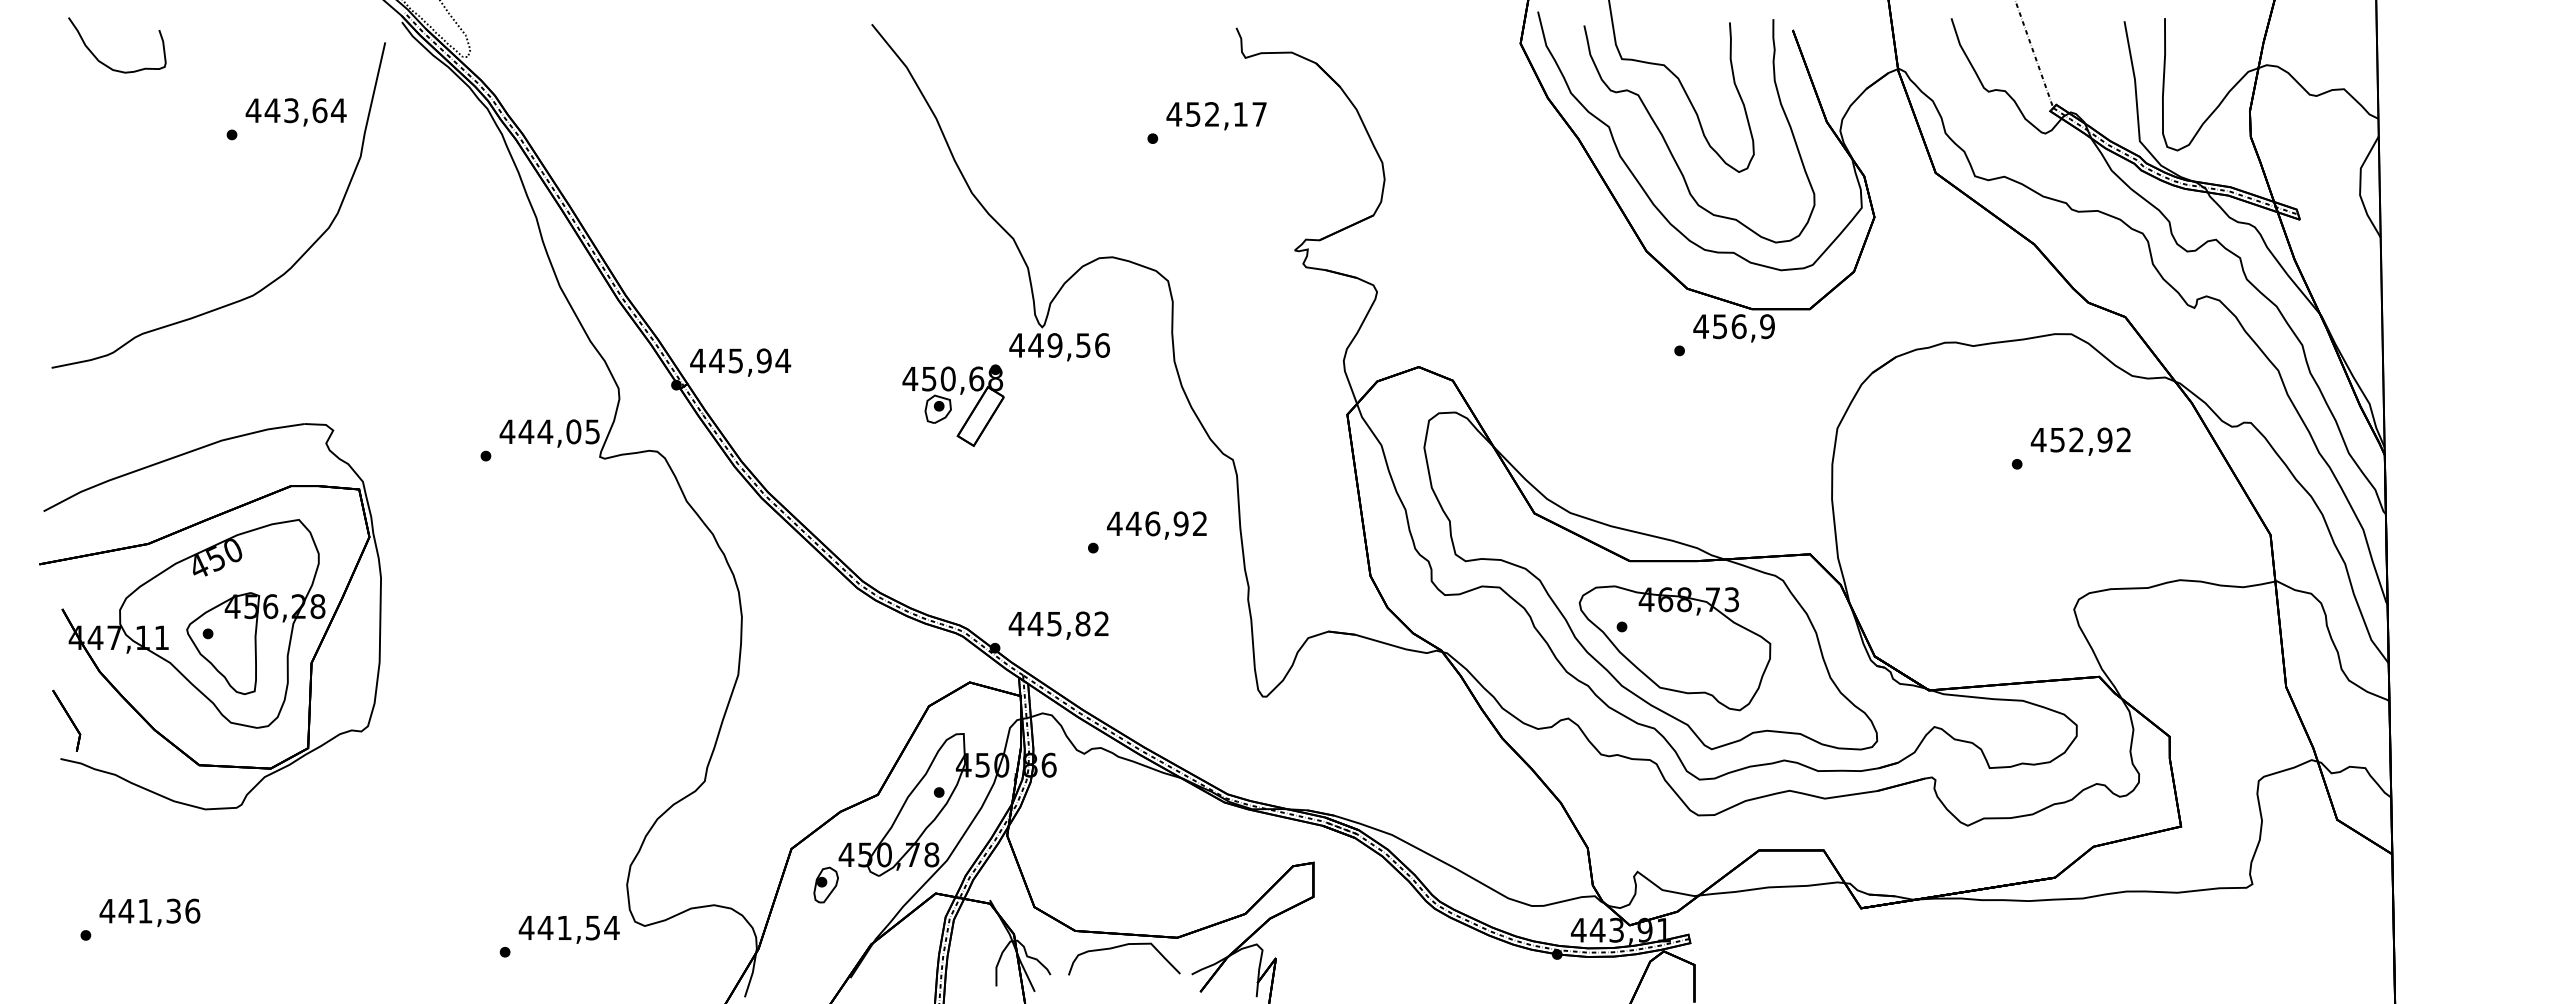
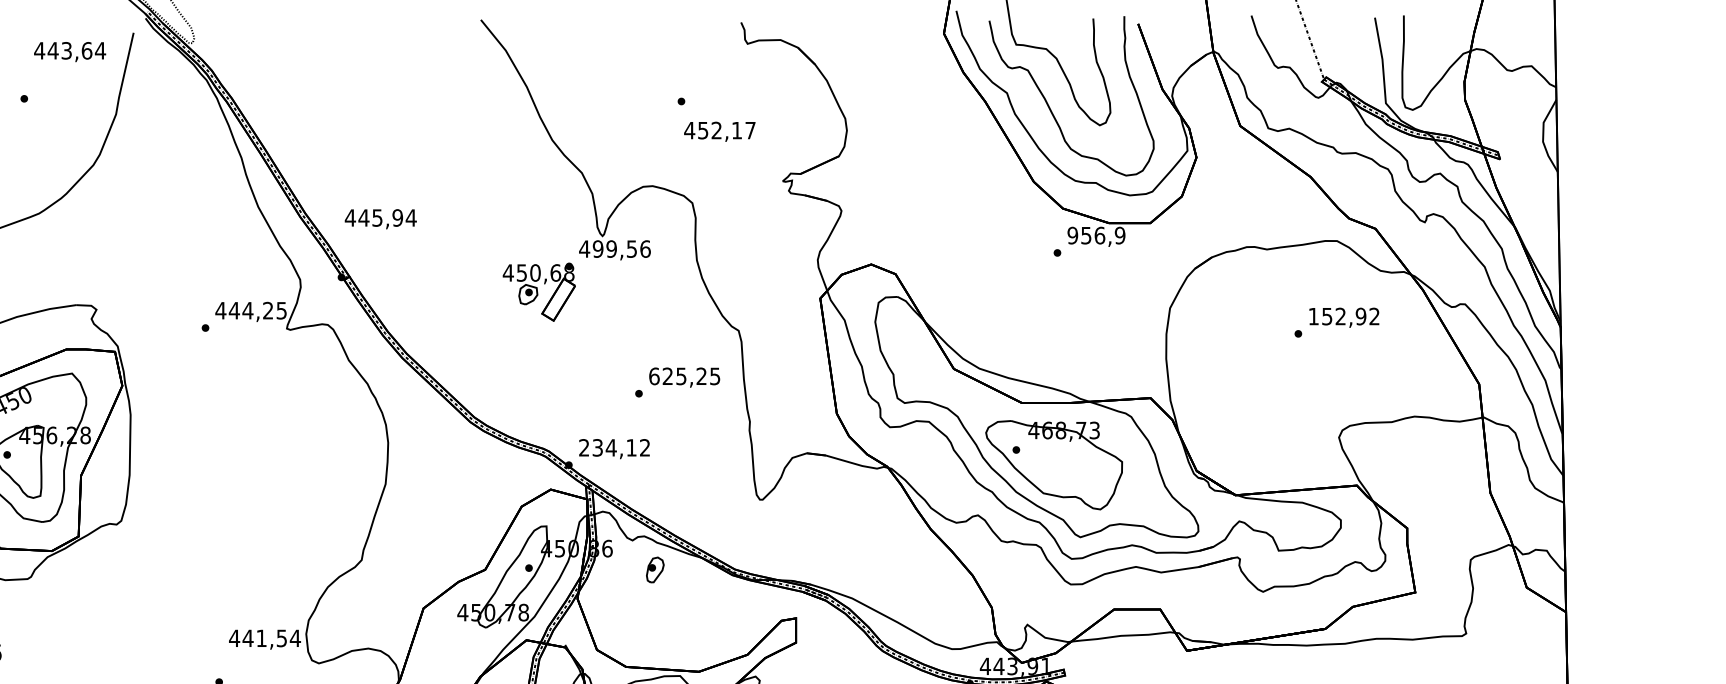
text: (295, 112) -> (69, 52), moved
text: (1216, 116) -> (719, 132), moved
text: (1700, 326) -> (1072, 235), 456,9 -> 956,9
text: (1035, 345) -> (597, 249), 449,56 -> 499,56
text: (740, 362) -> (380, 219), moved
text: (573, 431) -> (268, 310), 444,05 -> 444,25
text: (2038, 440) -> (1313, 316), 452,92 -> 152,92
text: (1156, 523) -> (684, 376), 446,92 -> 625,25
text: (1049, 623) -> (607, 447), 445,82 -> 234,12
part: (825, 884) -> (654, 569), moved
text: (568, 929) -> (264, 639), moved

